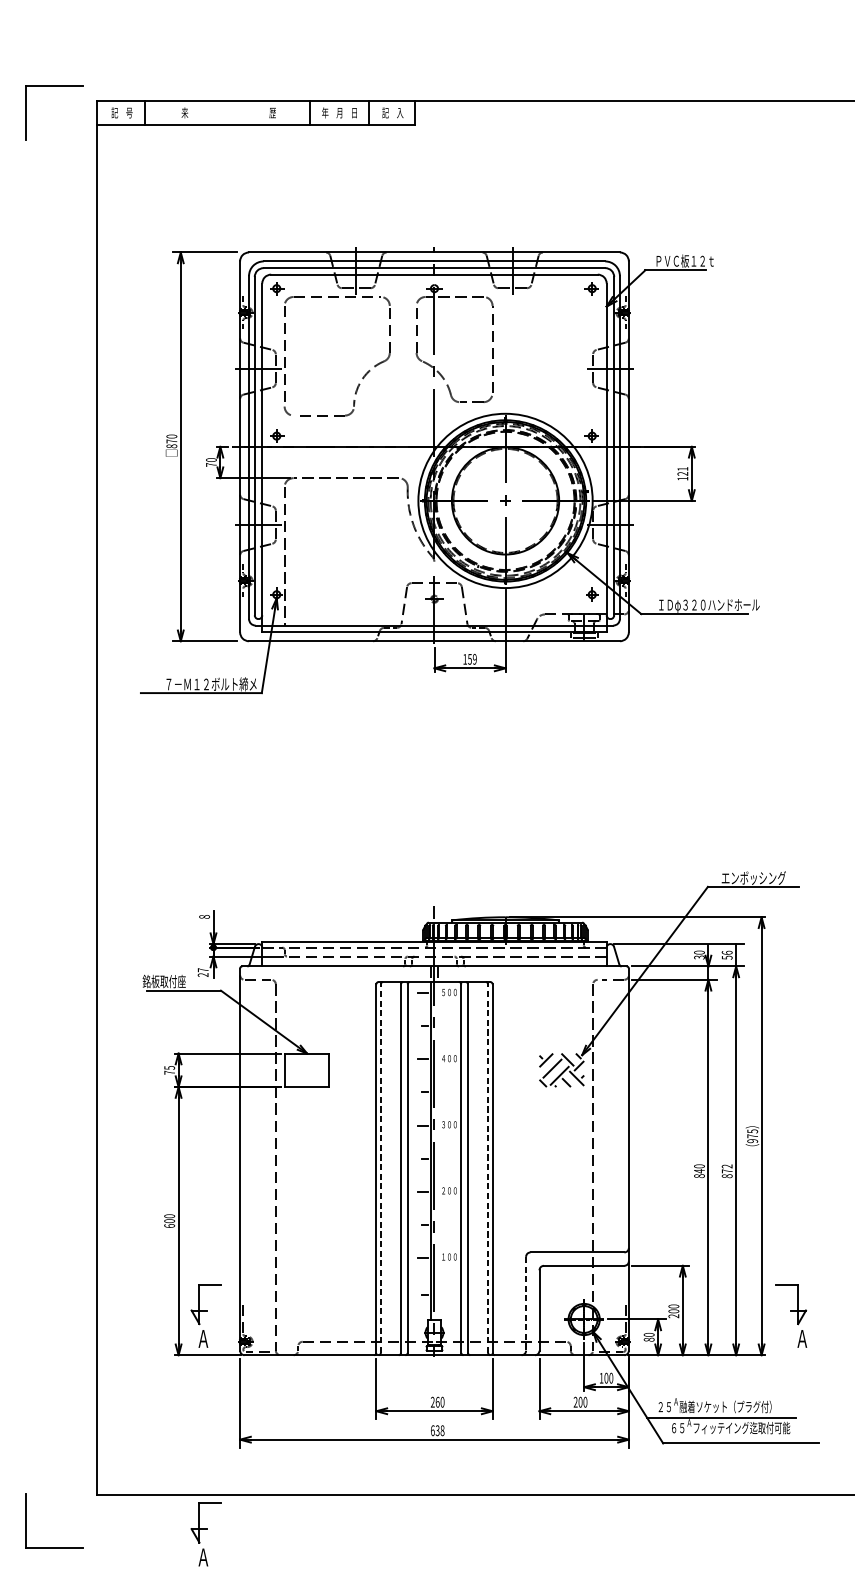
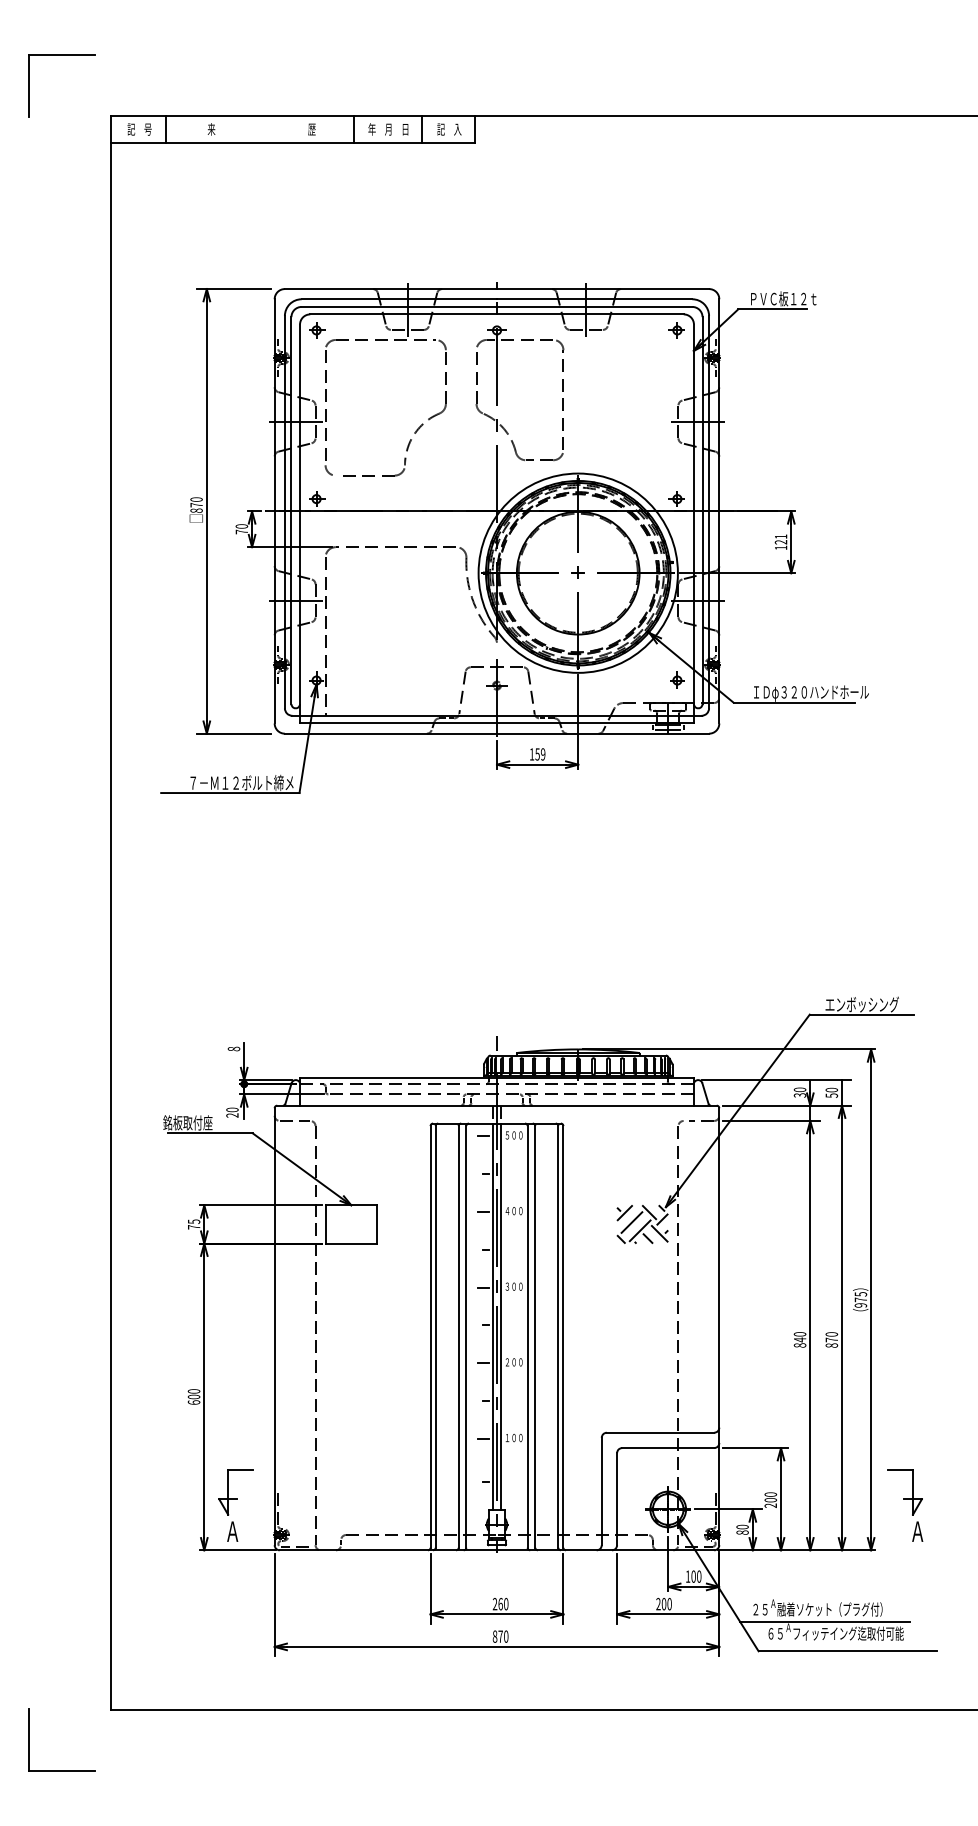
part: (53, 86) -> (61, 55), moved
text: (726, 952) -> (831, 1089), 56 -> 50
text: (203, 969) -> (232, 1109), 27 -> 20
line: (438, 1150) -> (501, 1316), added
text: (726, 1166) -> (831, 1334), 872 -> 870
line: (380, 1168) -> (435, 1336), dashed -> solid
line: (488, 1168) -> (558, 1336), dashed -> solid
line: (525, 1303) -> (601, 1491), dashed -> solid
text: (437, 1430) -> (500, 1636), 638 -> 870
part: (205, 1534) -> (235, 1755), removed

